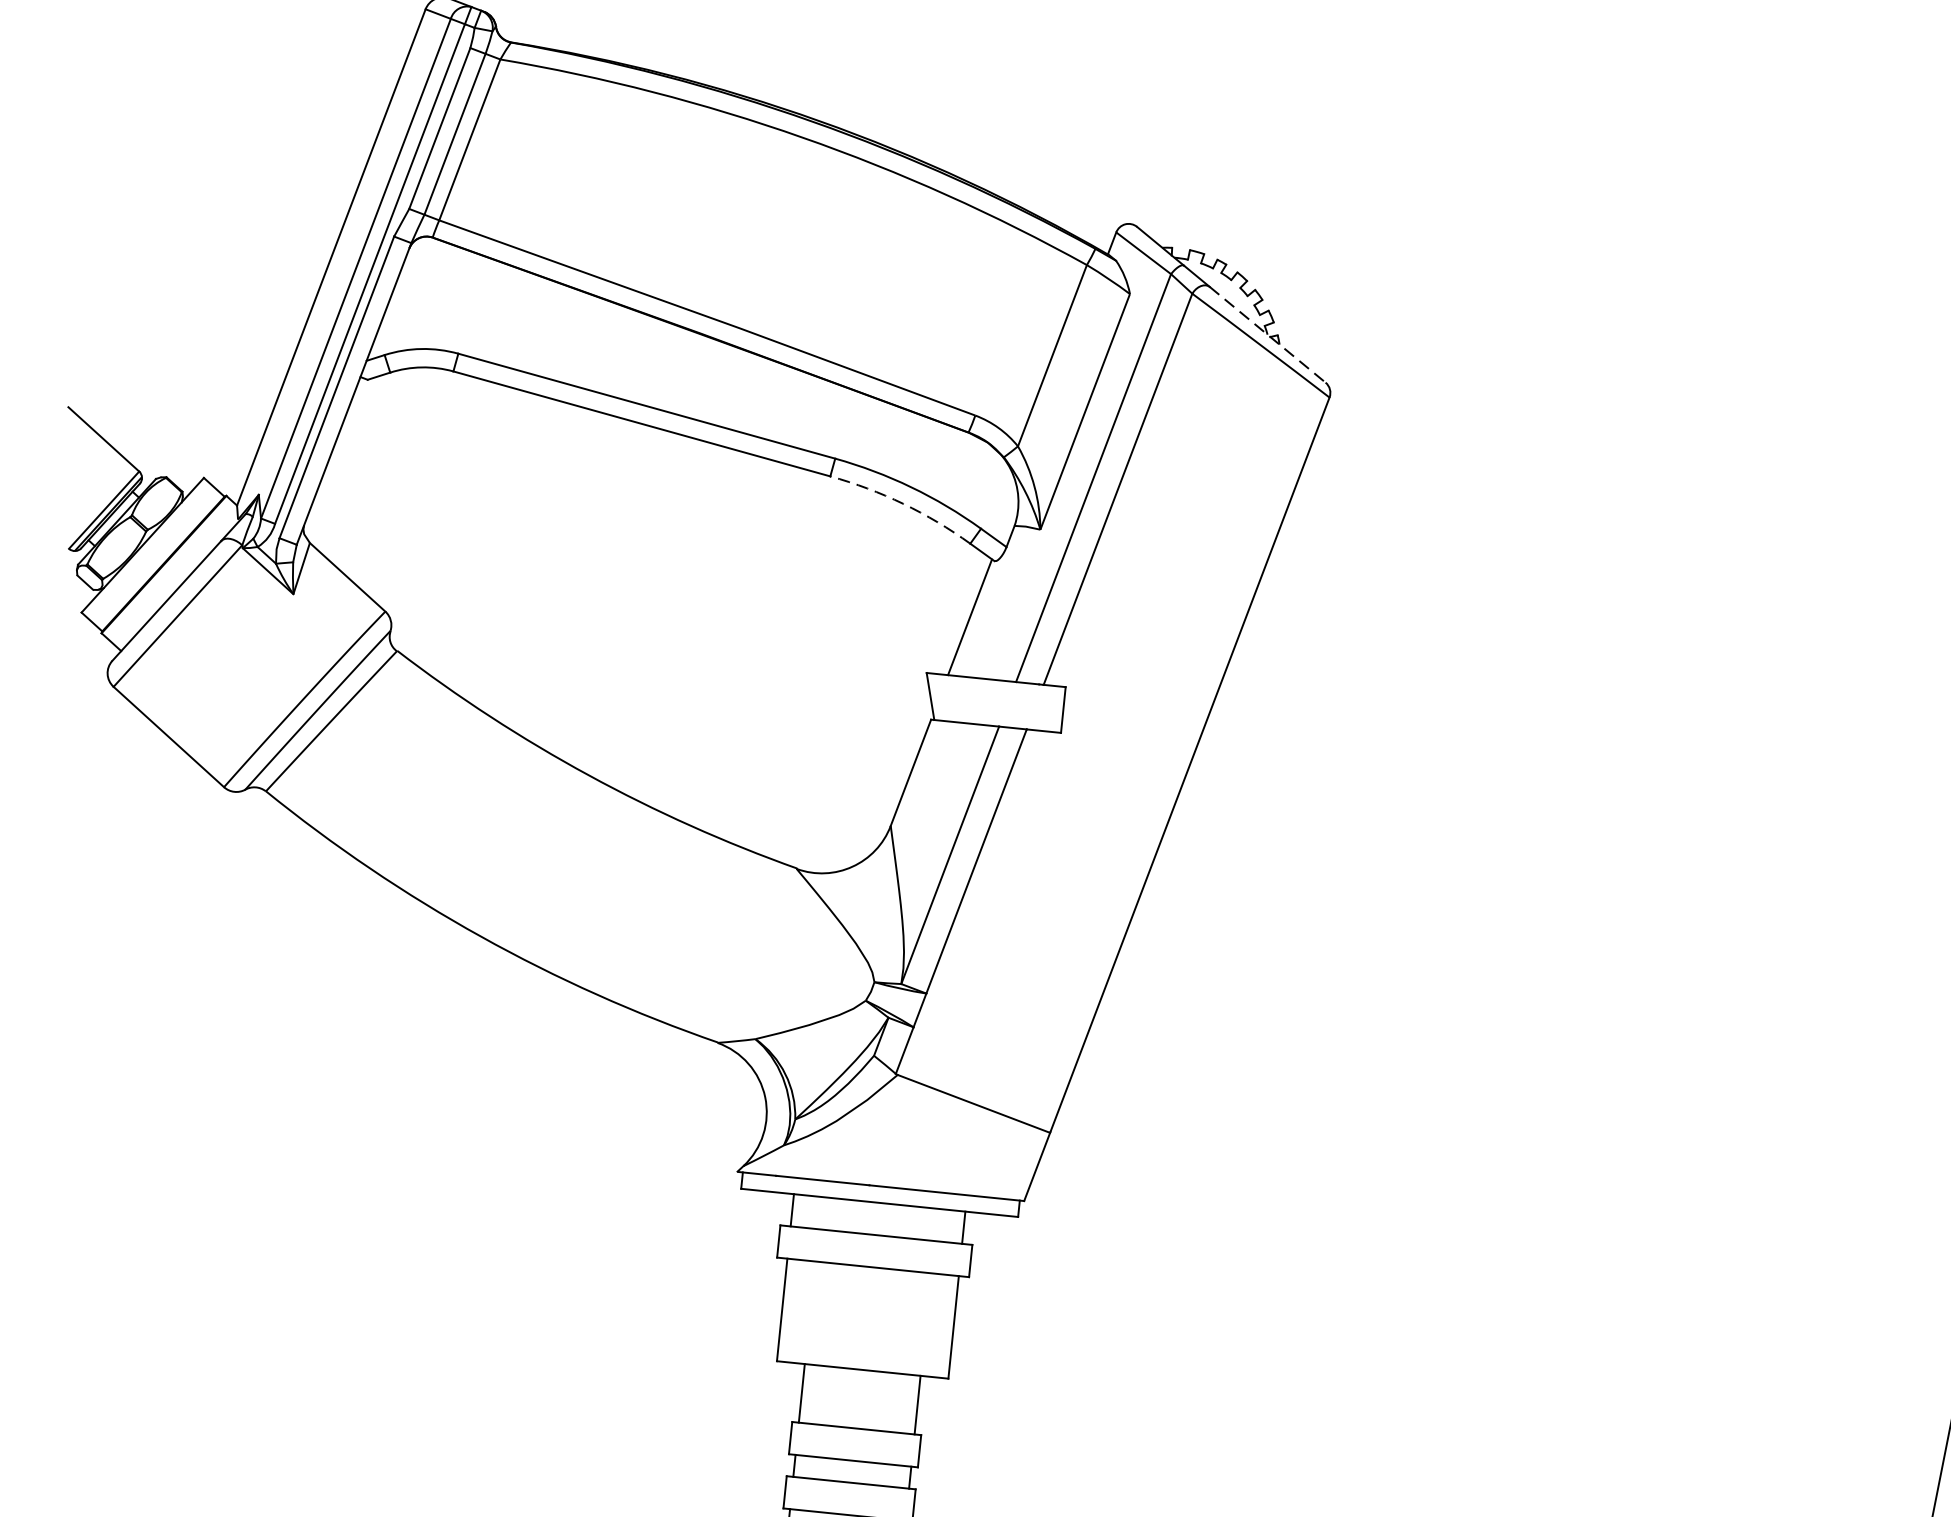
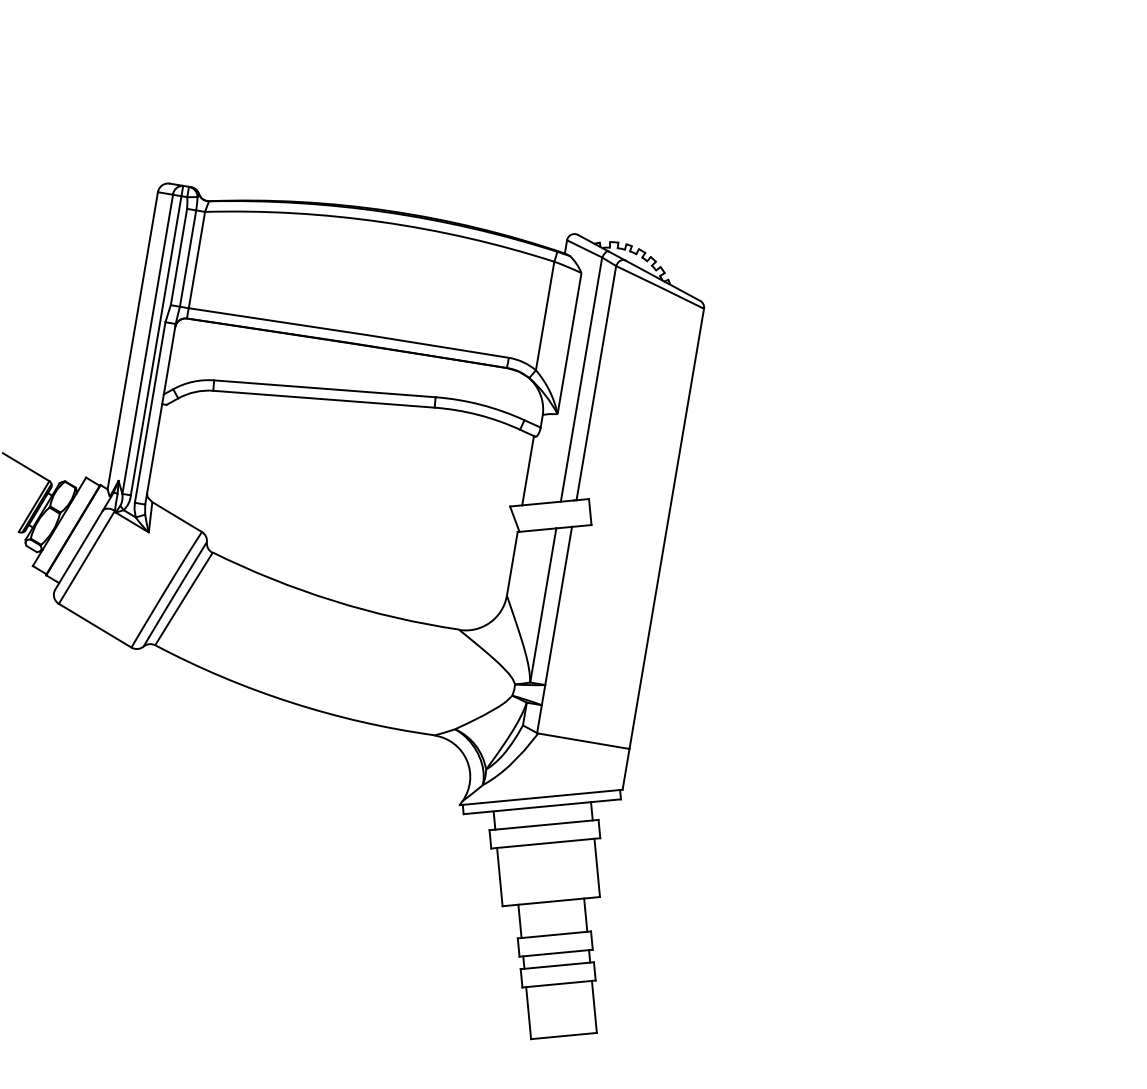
line: (1267, 334) -> (662, 280), dashed -> solid
arc: (903, 503) -> (478, 414), dashed -> solid

